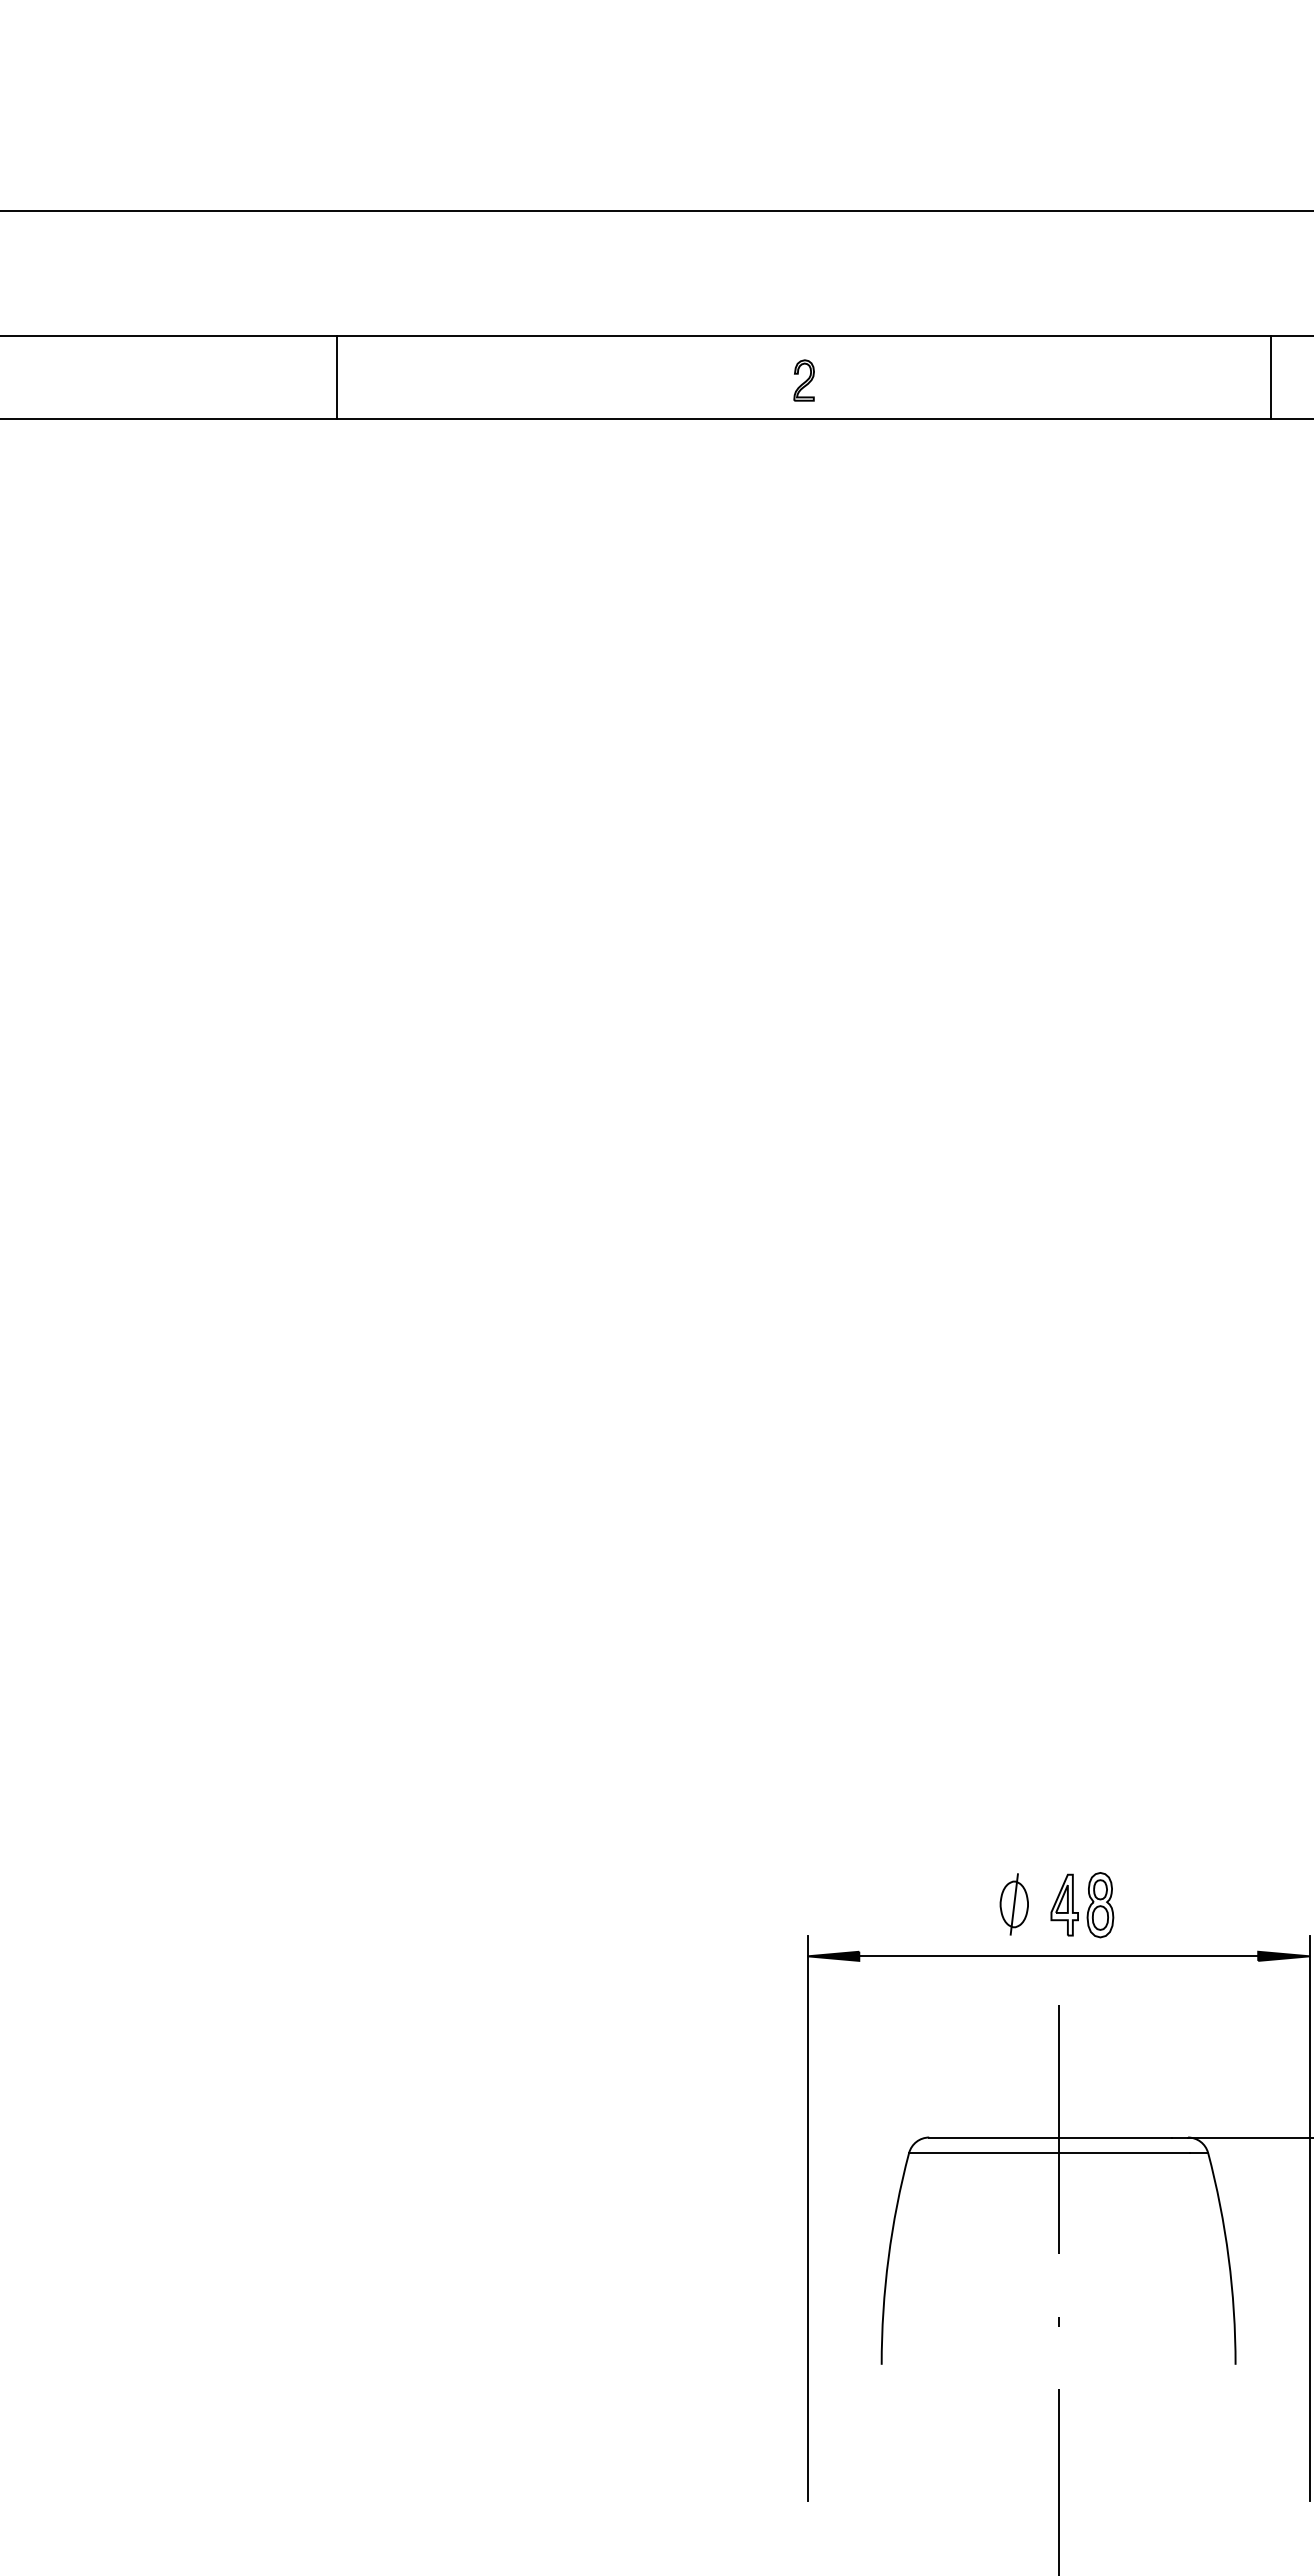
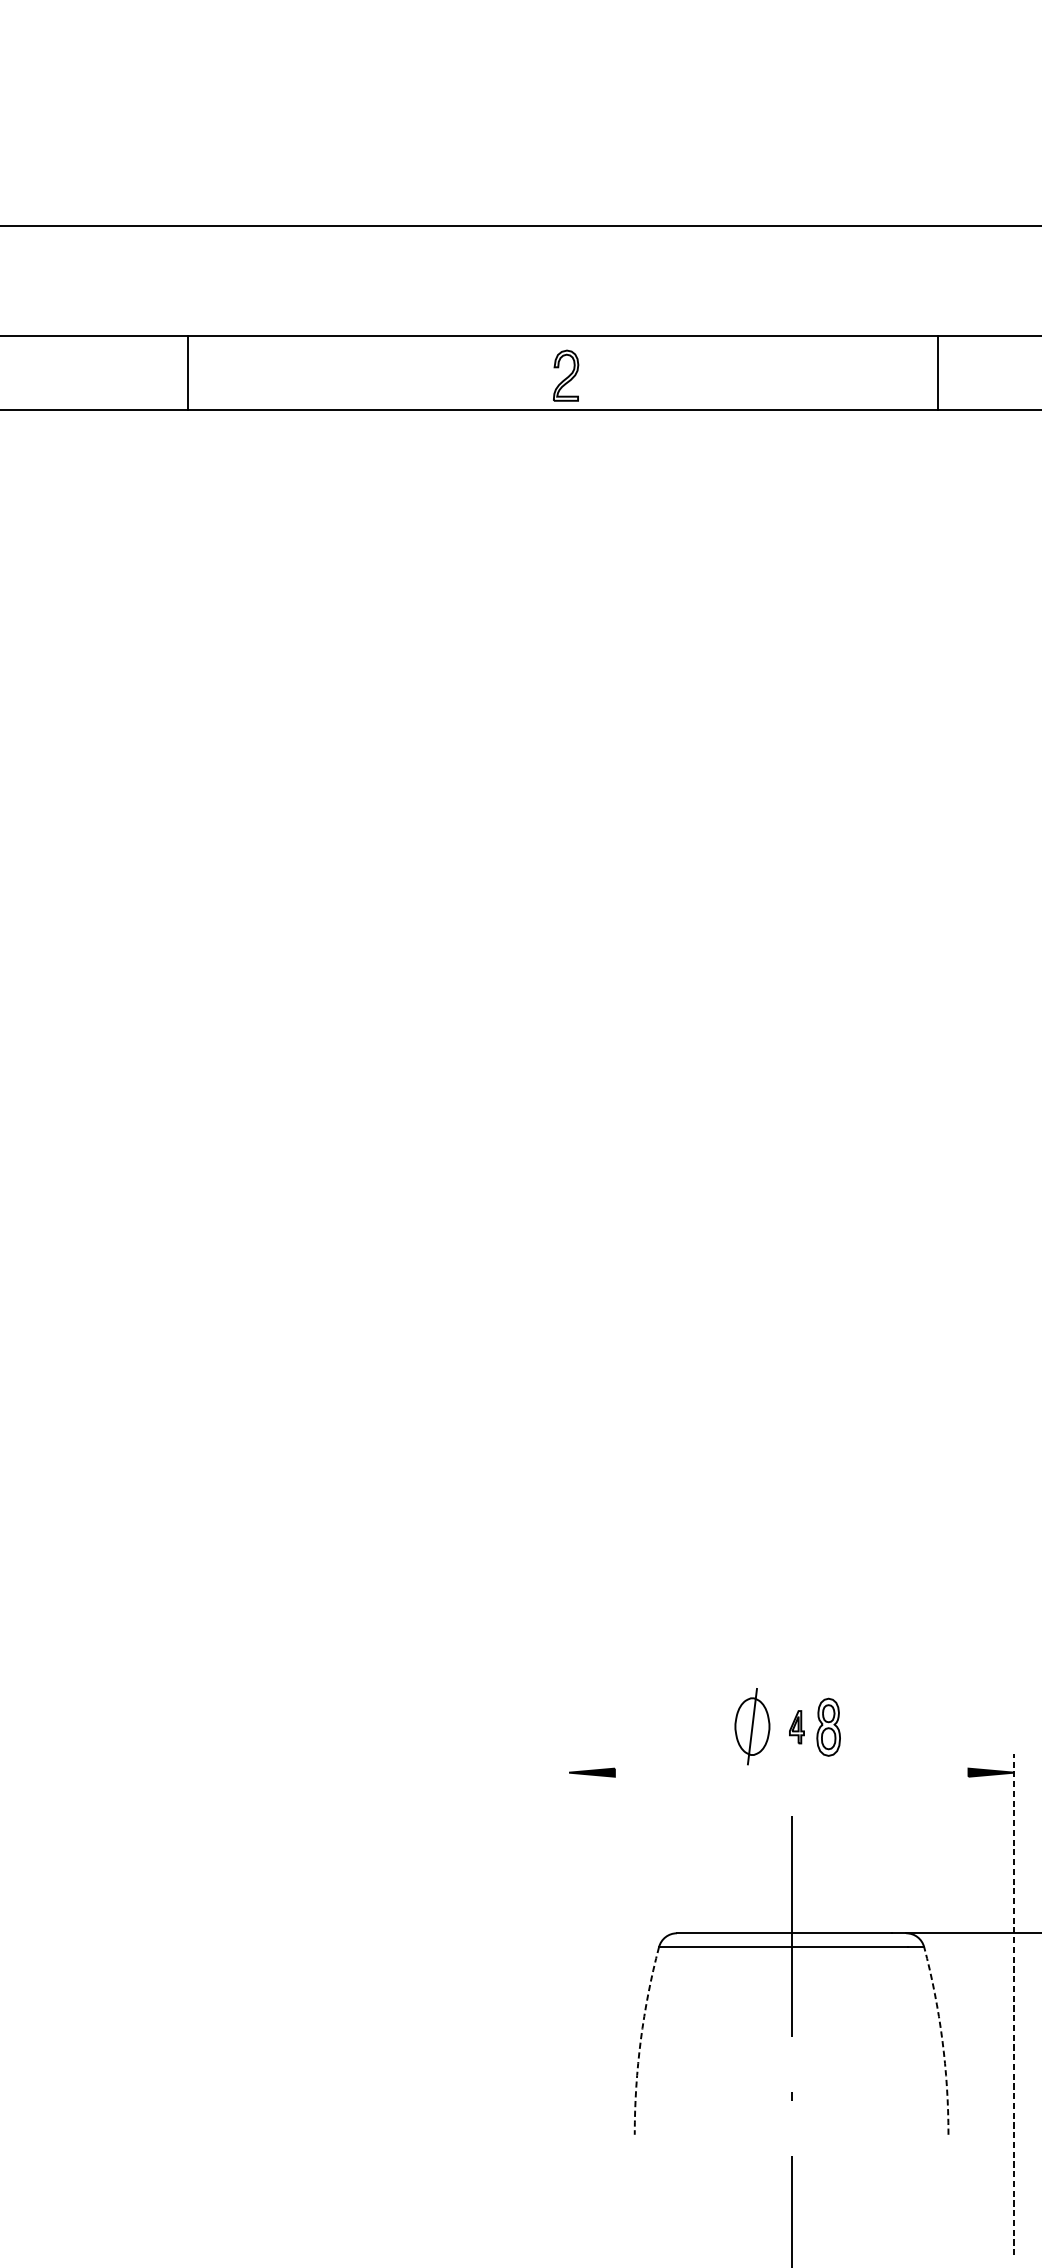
line: (337, 376) -> (187, 372), moved
line: (1271, 376) -> (938, 372), moved
part: (803, 380) -> (565, 375), size x1.4
part: (1013, 1904) -> (751, 1726), size x1.4
part: (1064, 1904) -> (796, 1726), size x0.6
line: (1058, 1956) -> (791, 1772), removed
line: (807, 2217) -> (568, 2004), removed
line: (1309, 2218) -> (1014, 2005), solid -> dashed
arc: (888, 2258) -> (640, 2040), solid -> dashed
arc: (1228, 2258) -> (942, 2040), solid -> dashed

